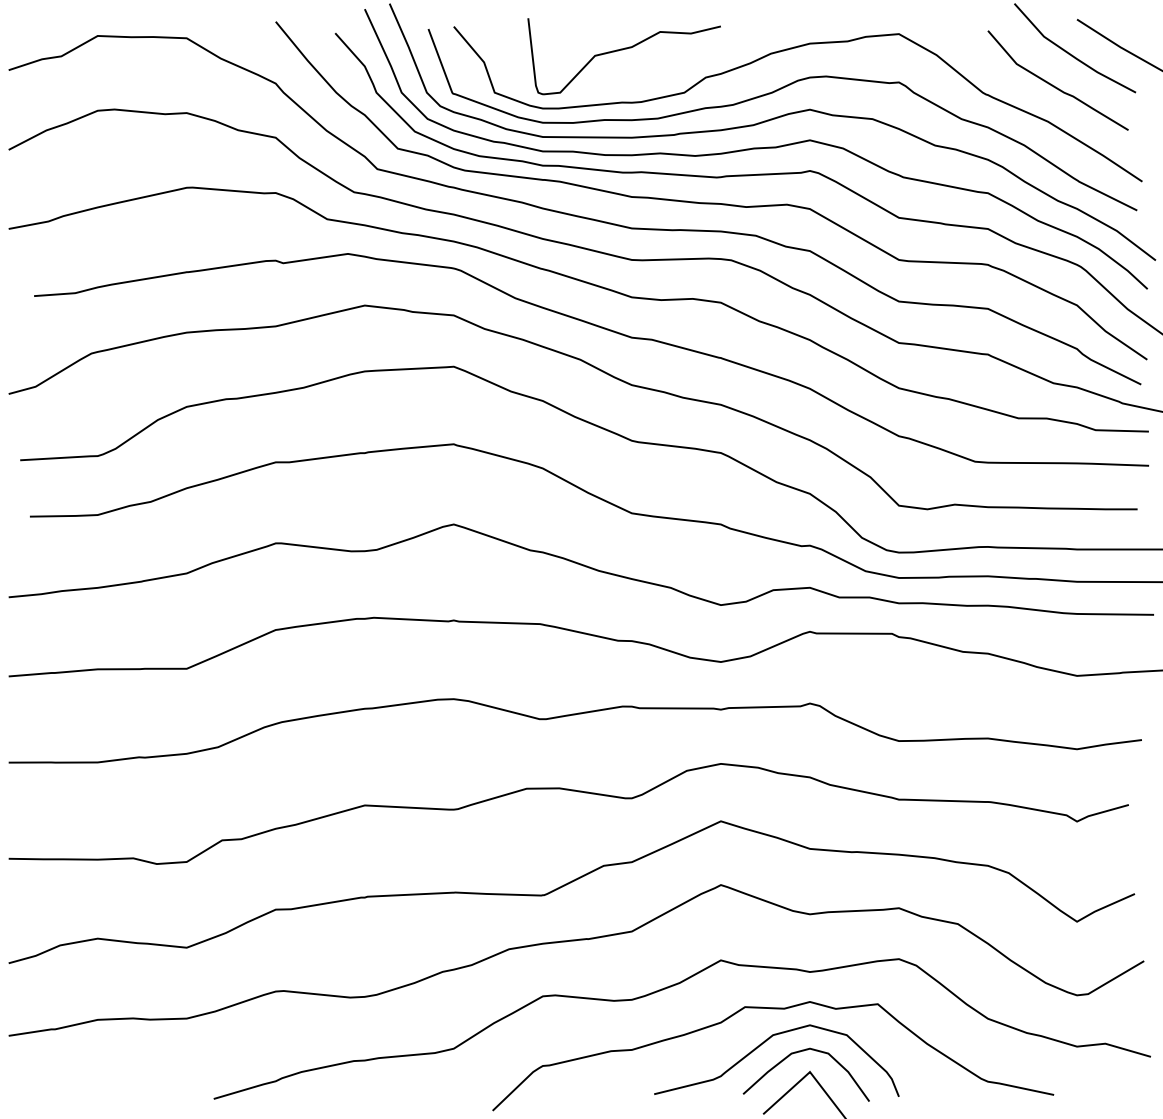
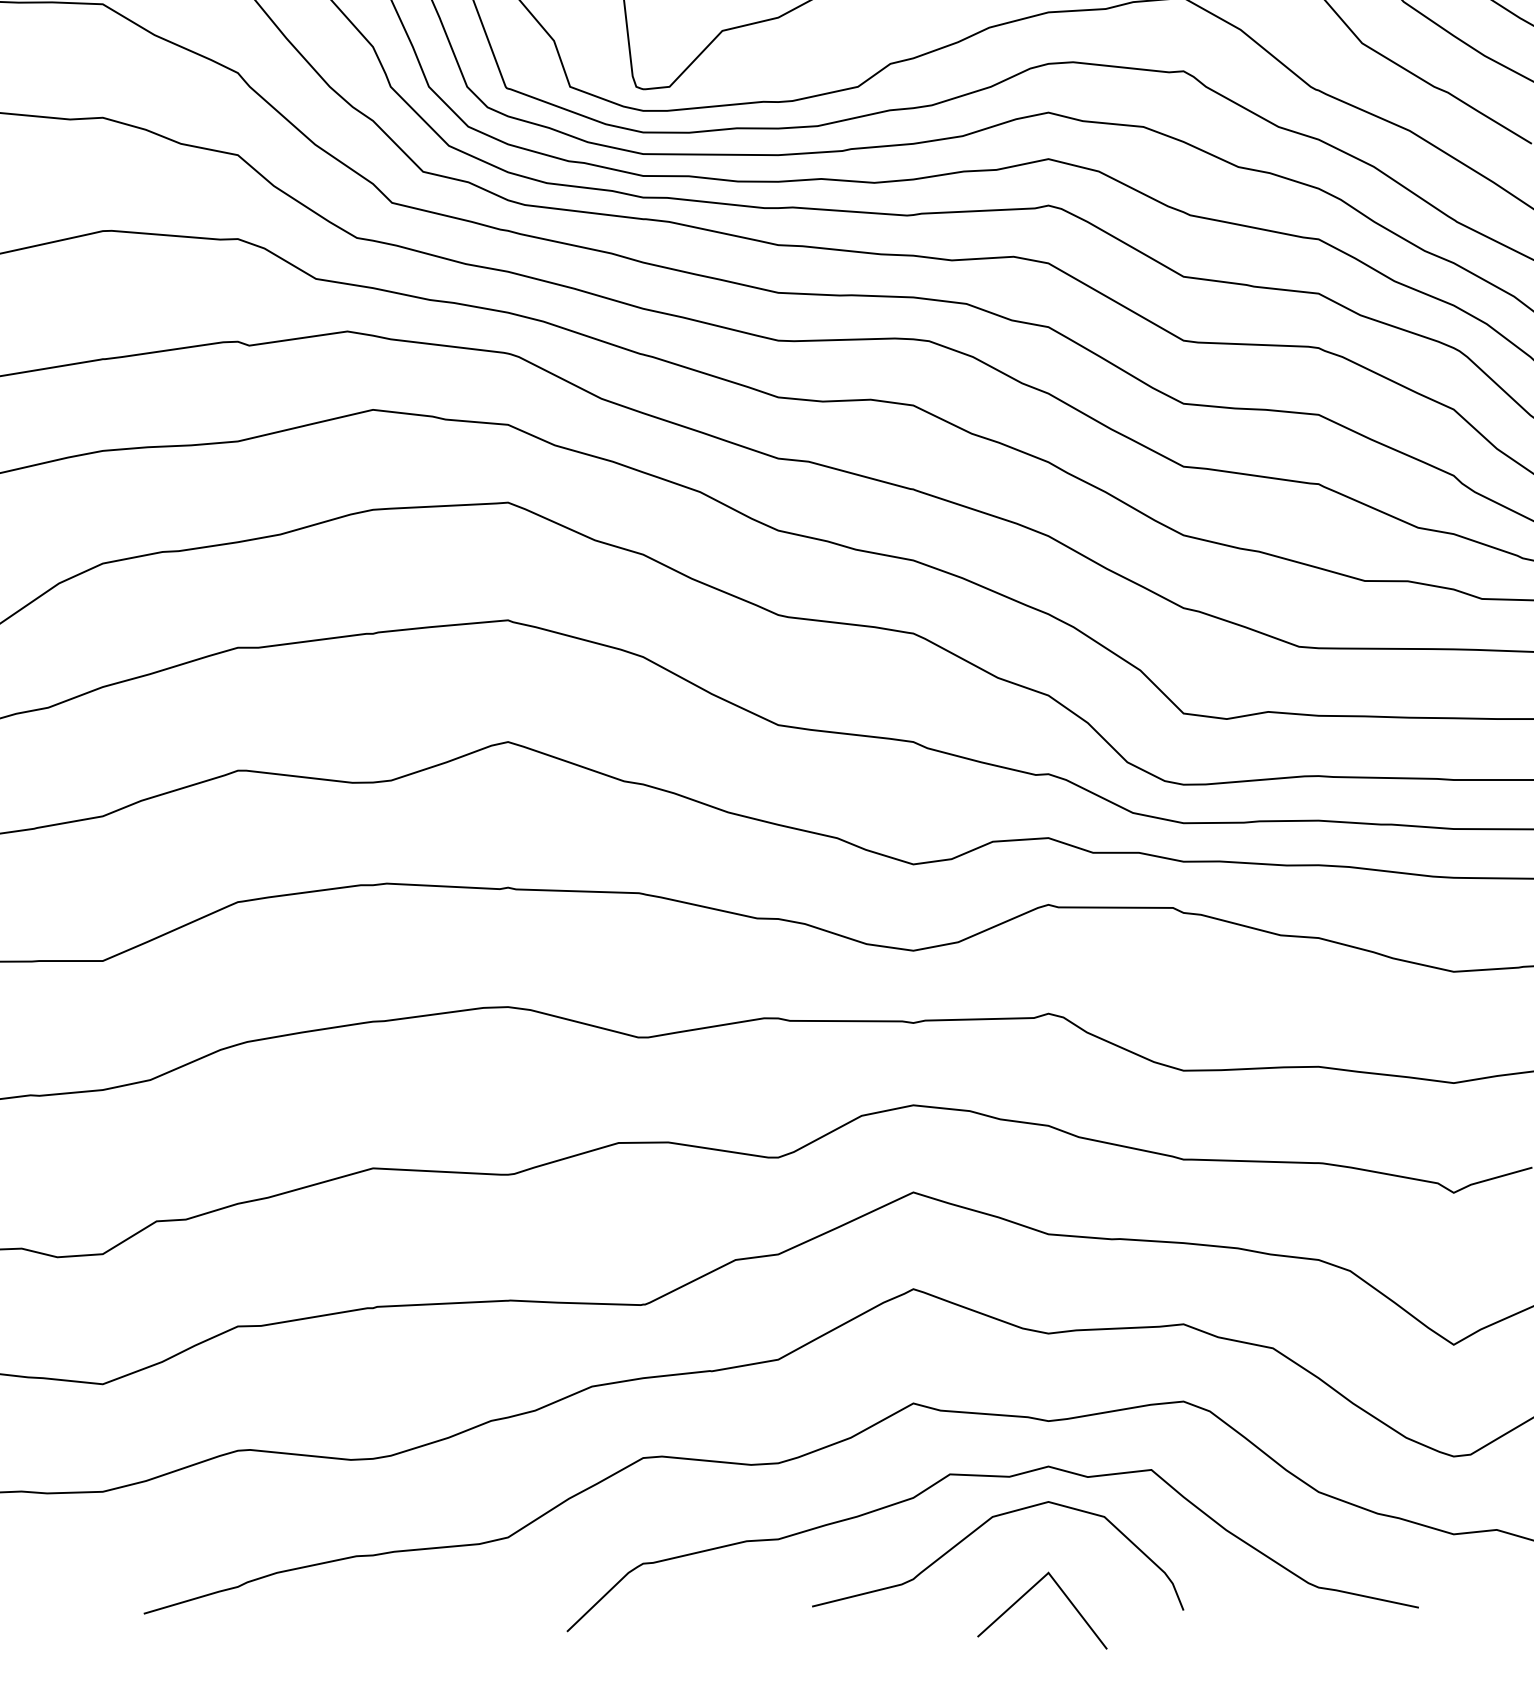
curve: (800, 1052) -> (1034, 1543), removed

